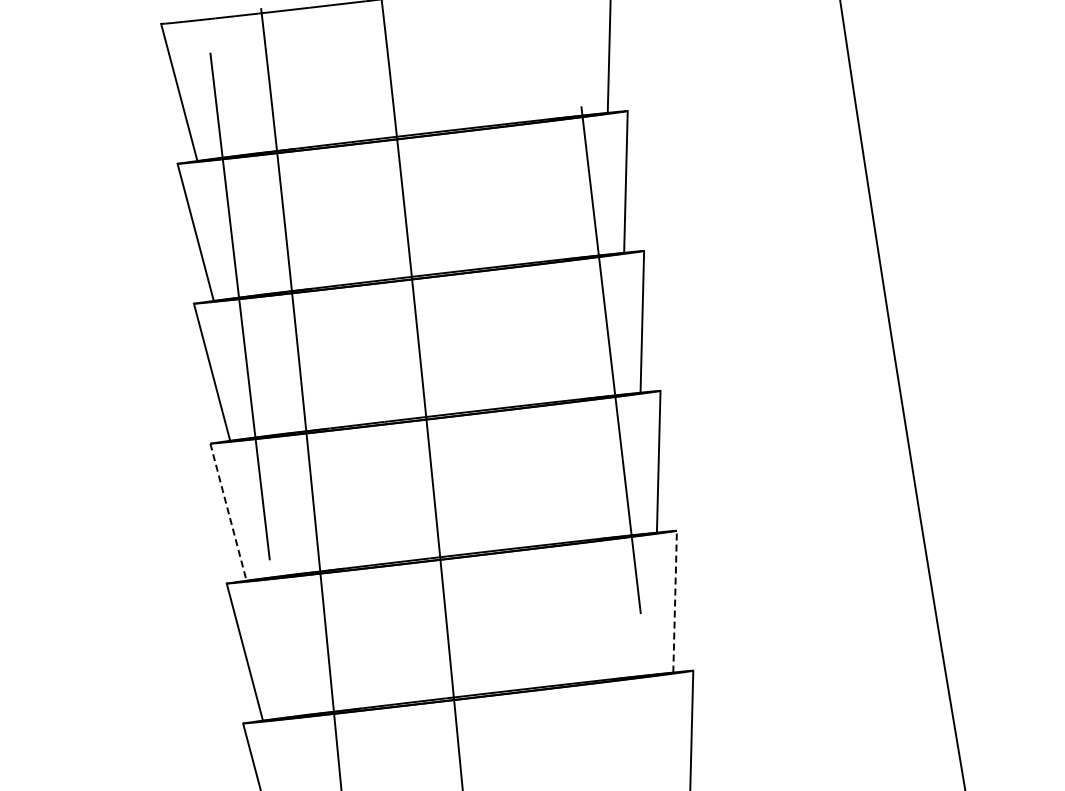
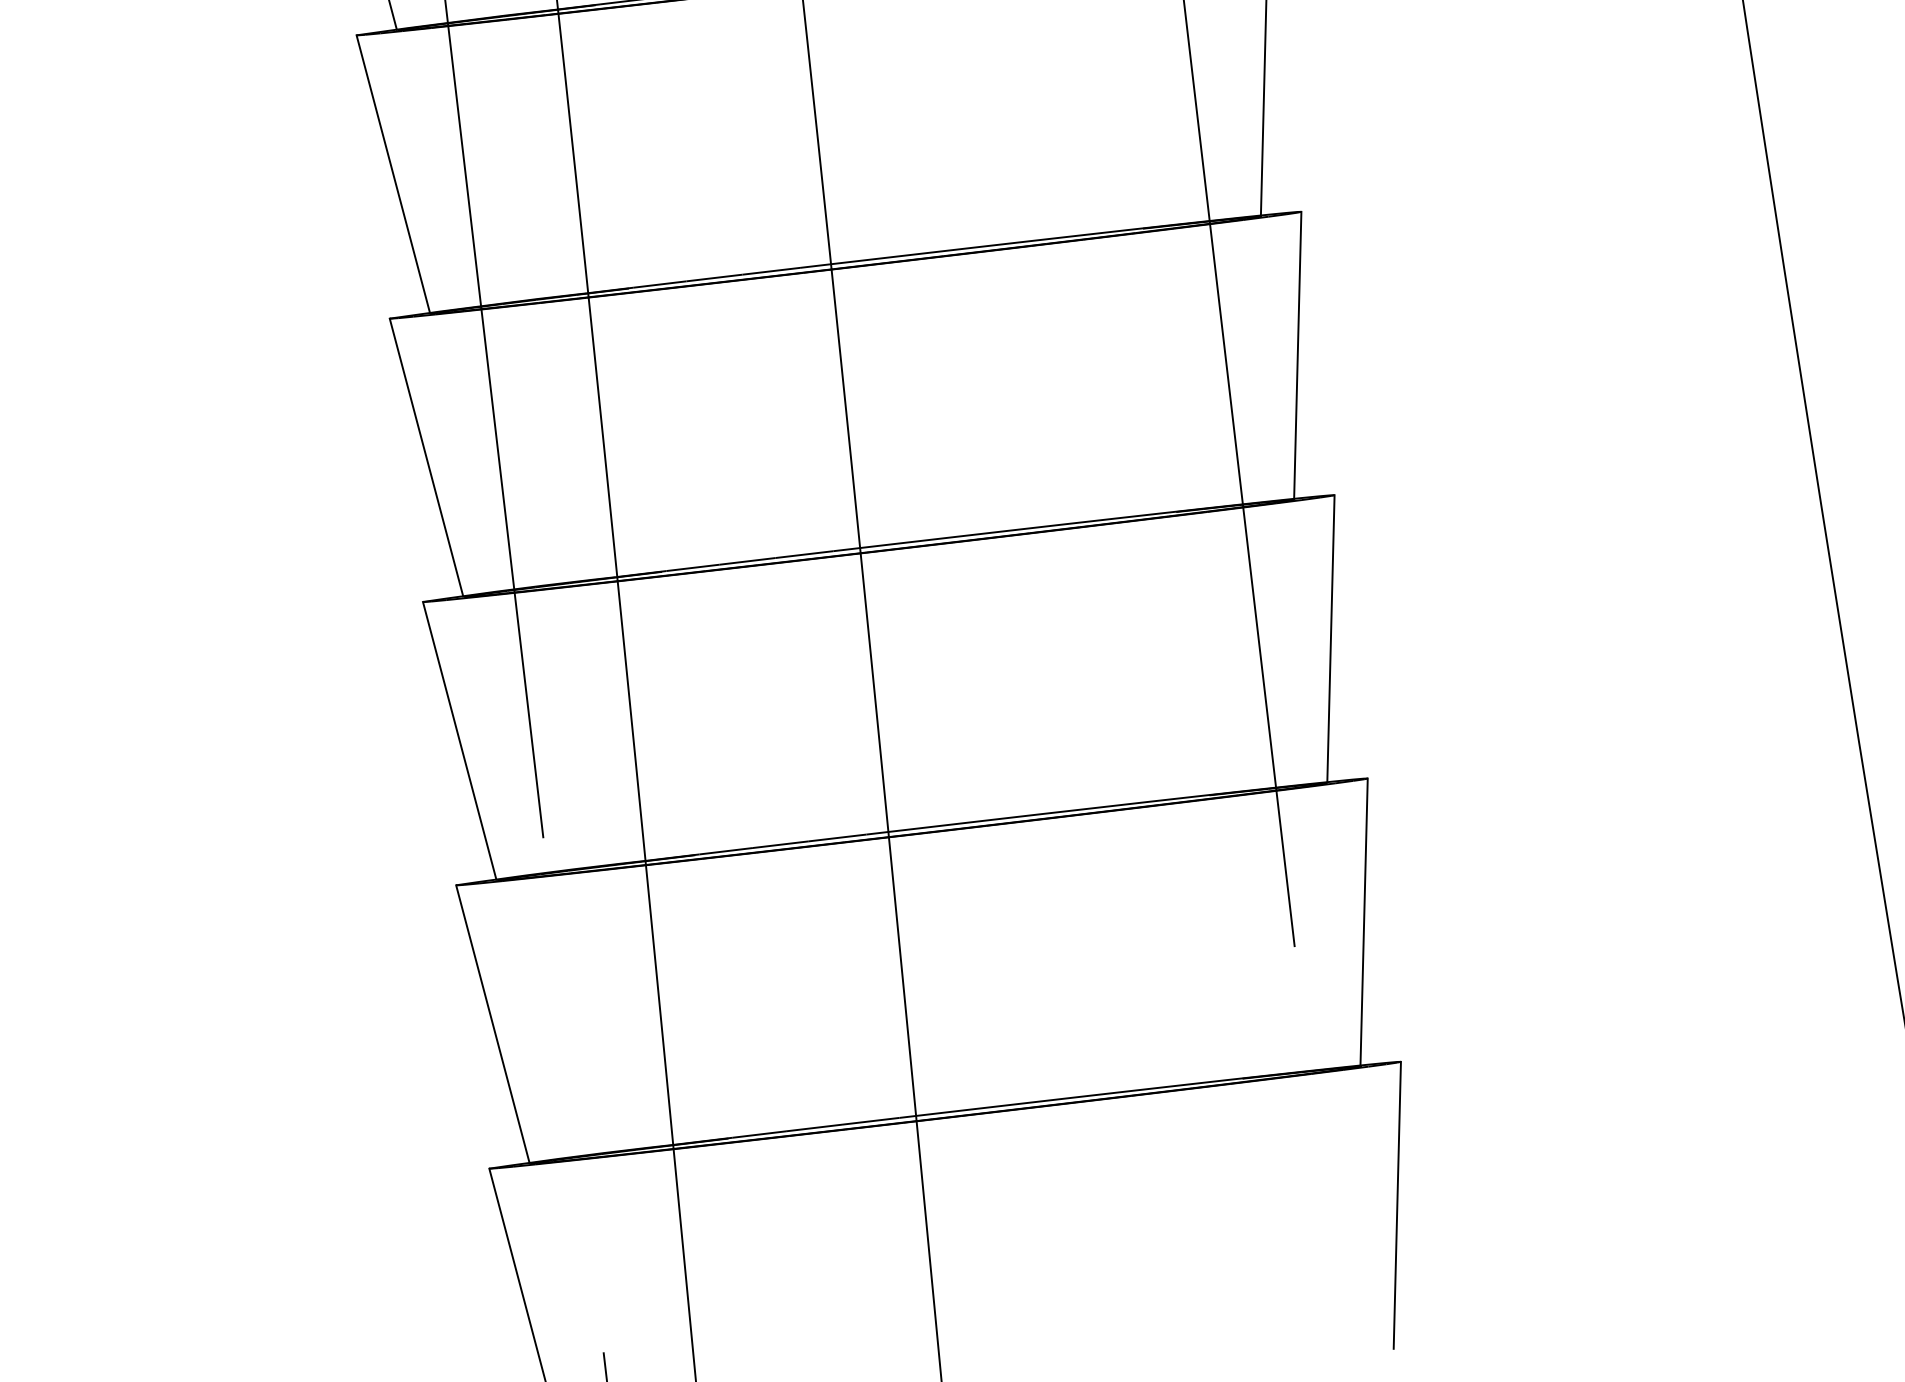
line: (228, 512) -> (459, 741), dashed -> solid
line: (675, 601) -> (1364, 921), dashed -> solid

